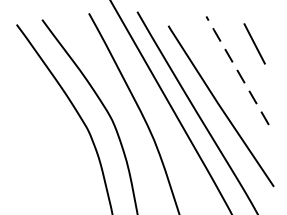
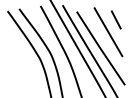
line: (237, 69) -> (108, 31), dashed -> solid

